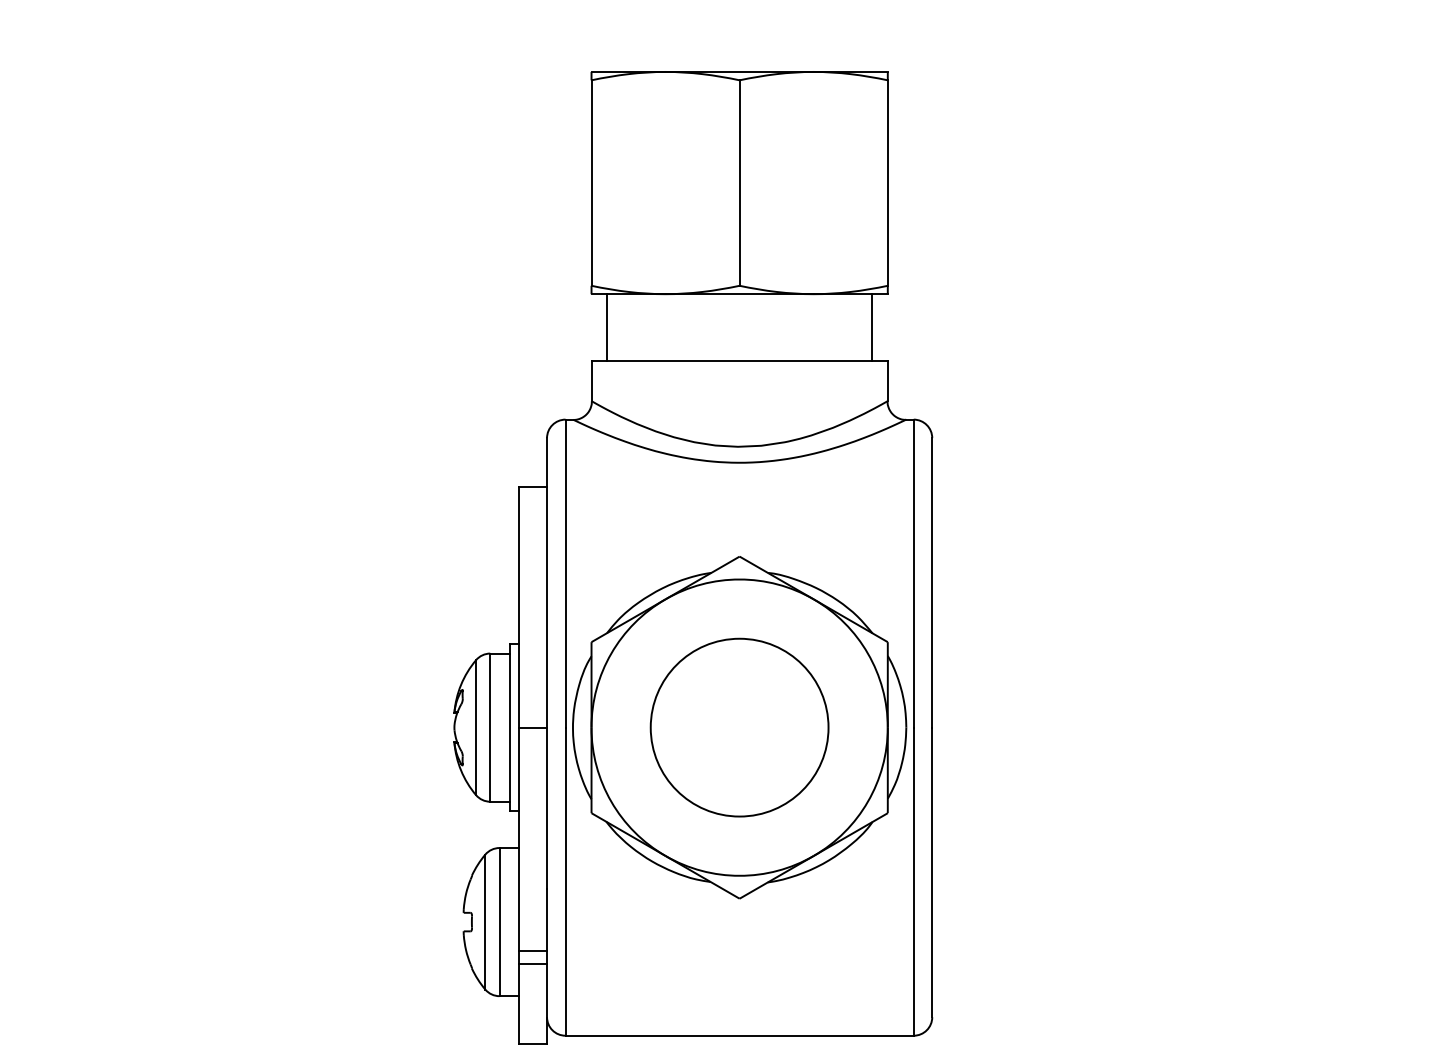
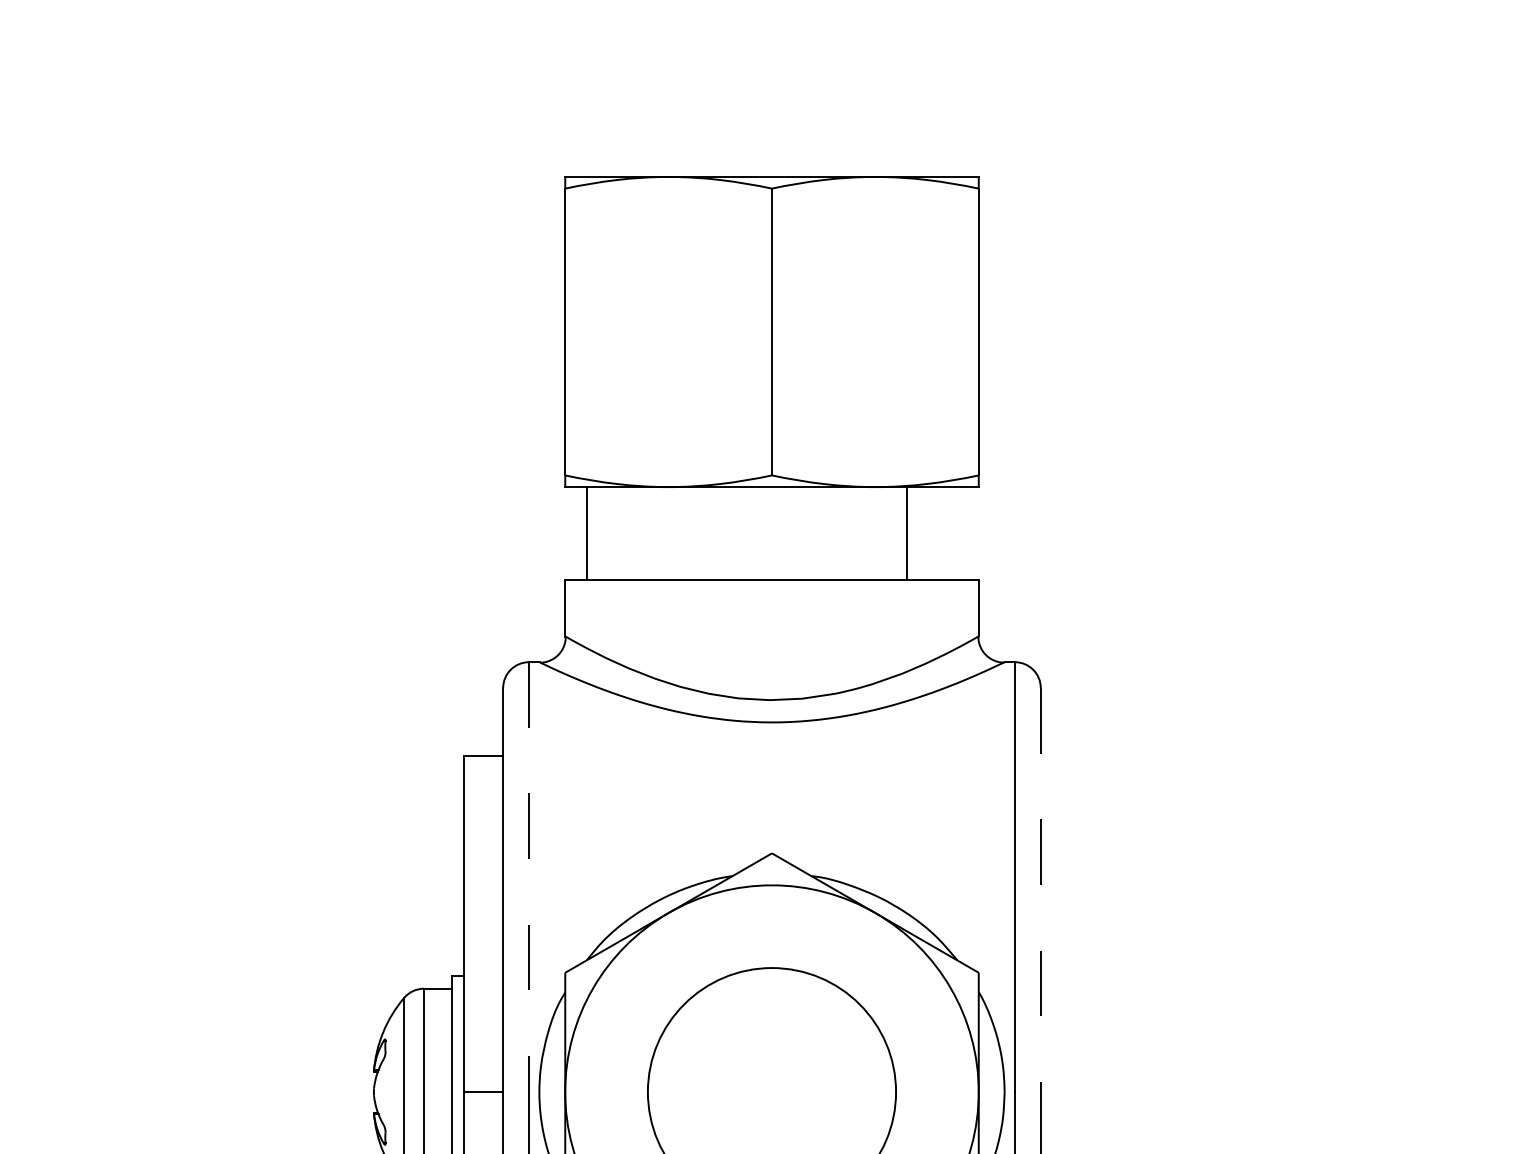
line: (872, 327) -> (907, 533), moved
line: (565, 574) -> (528, 878), solid -> dashed
line: (932, 582) -> (1041, 889), solid -> dashed

